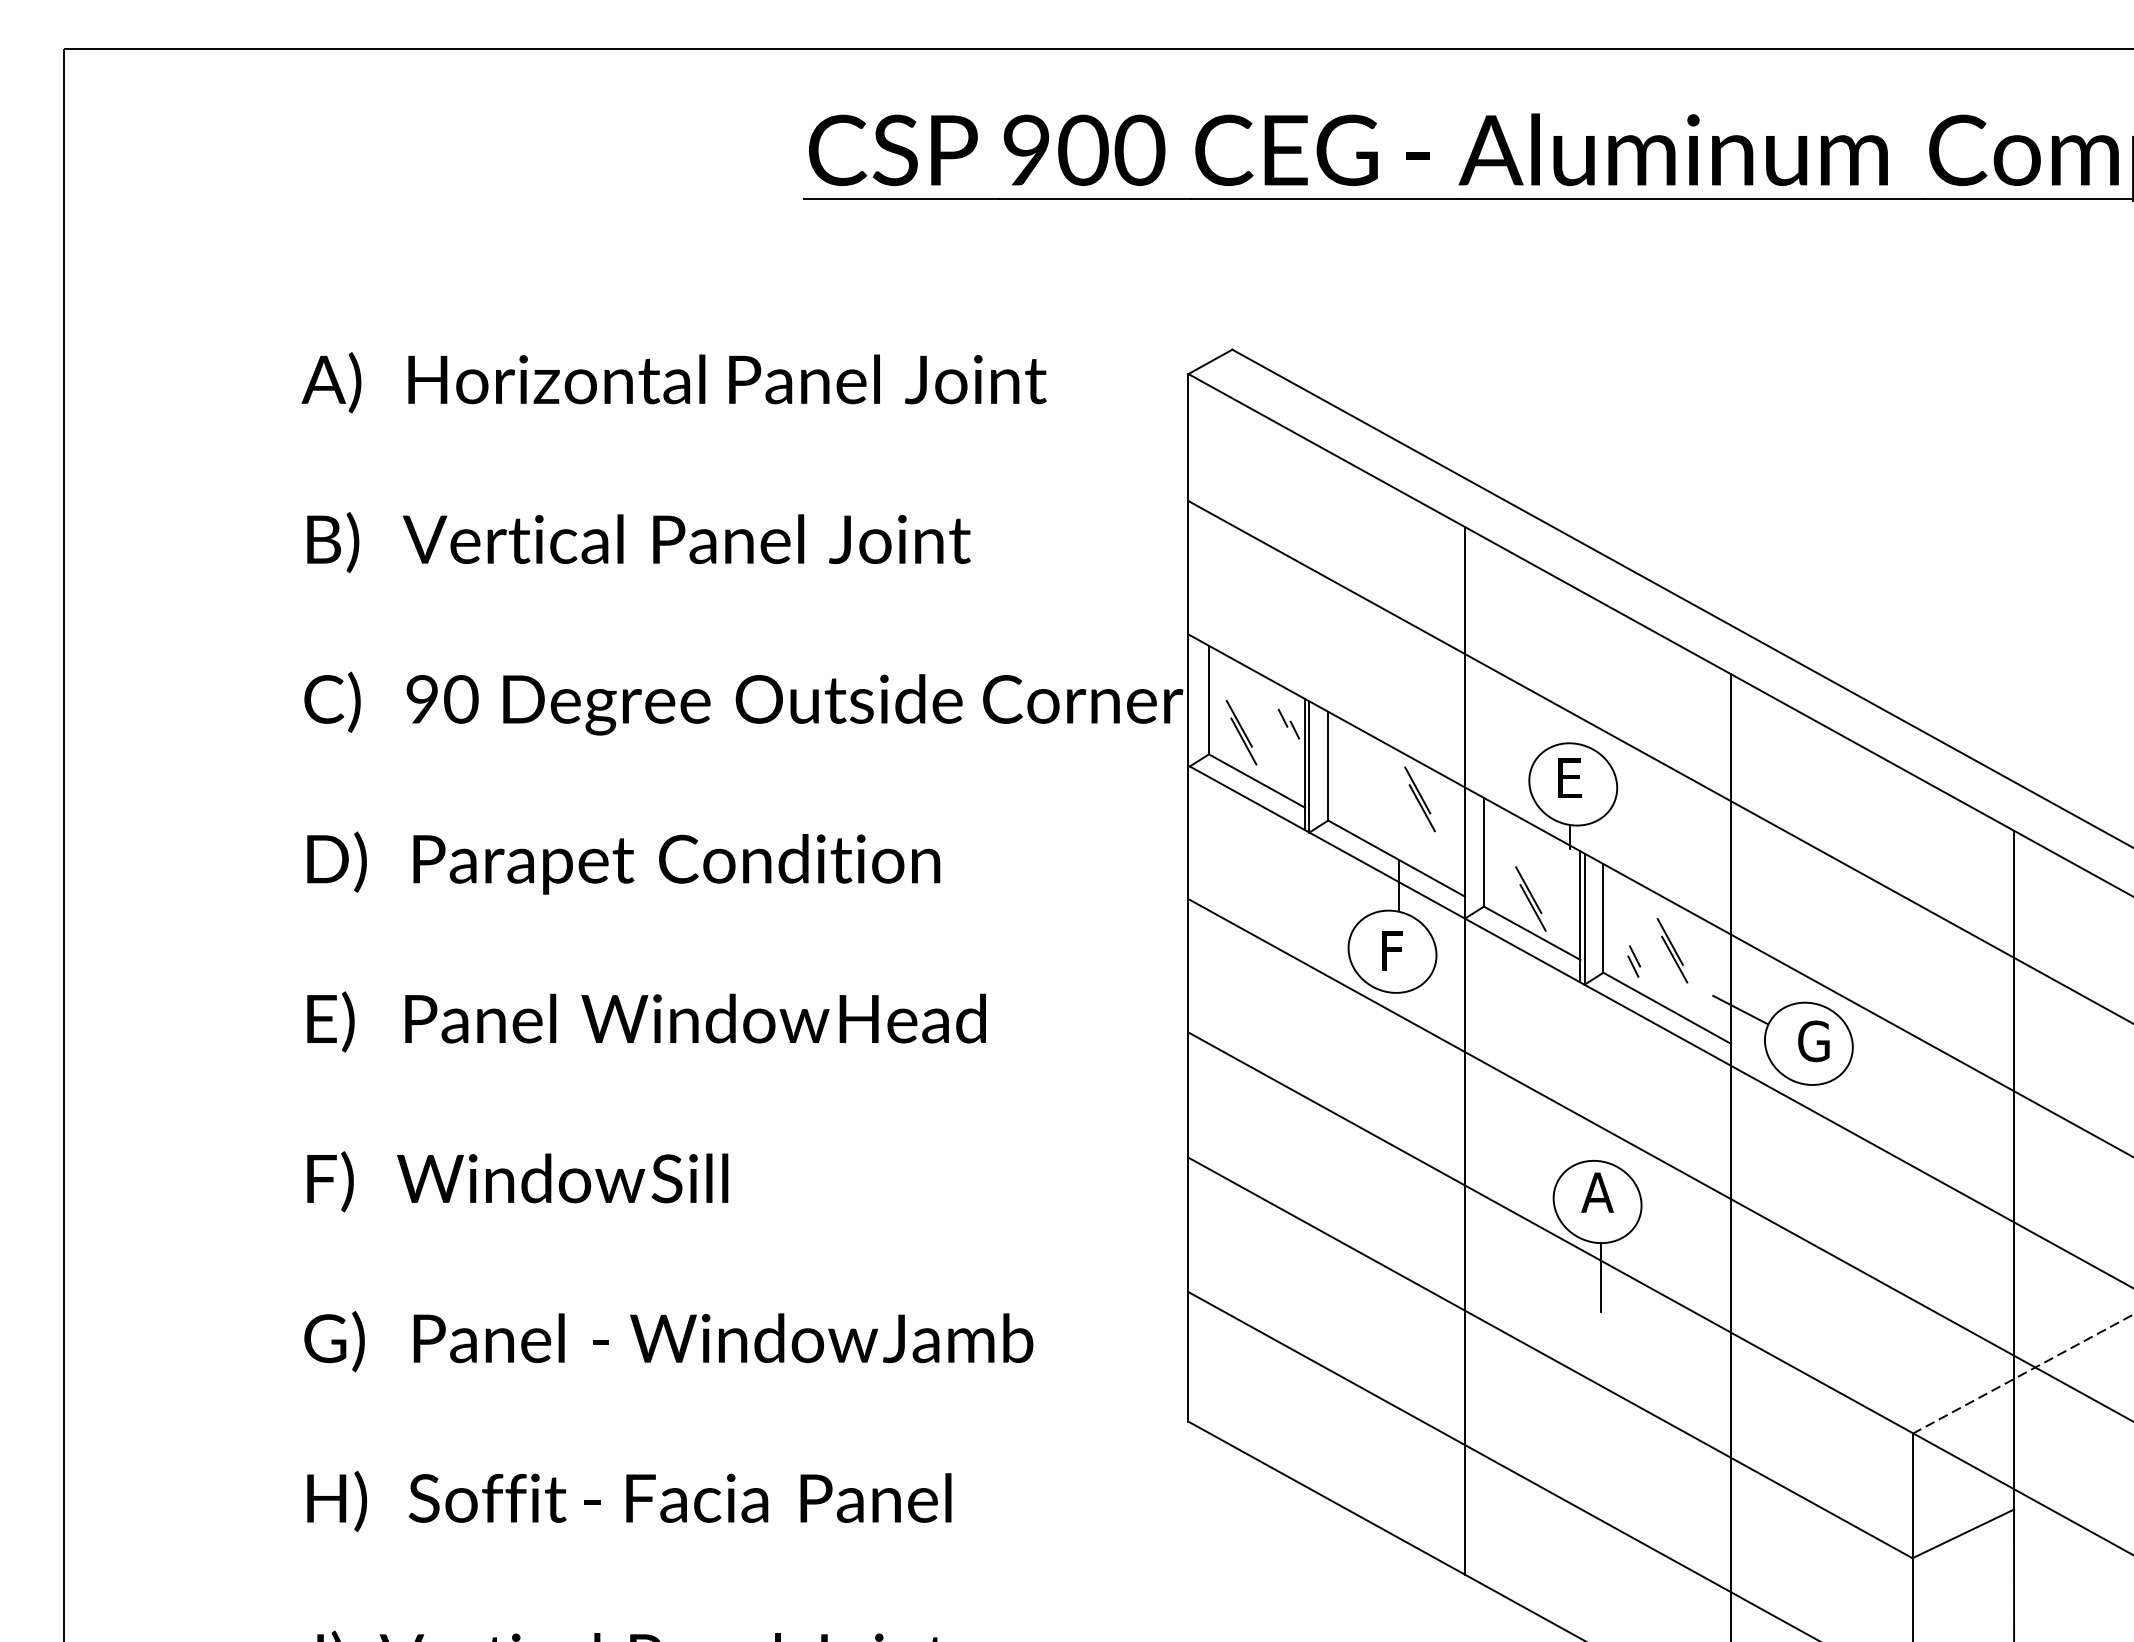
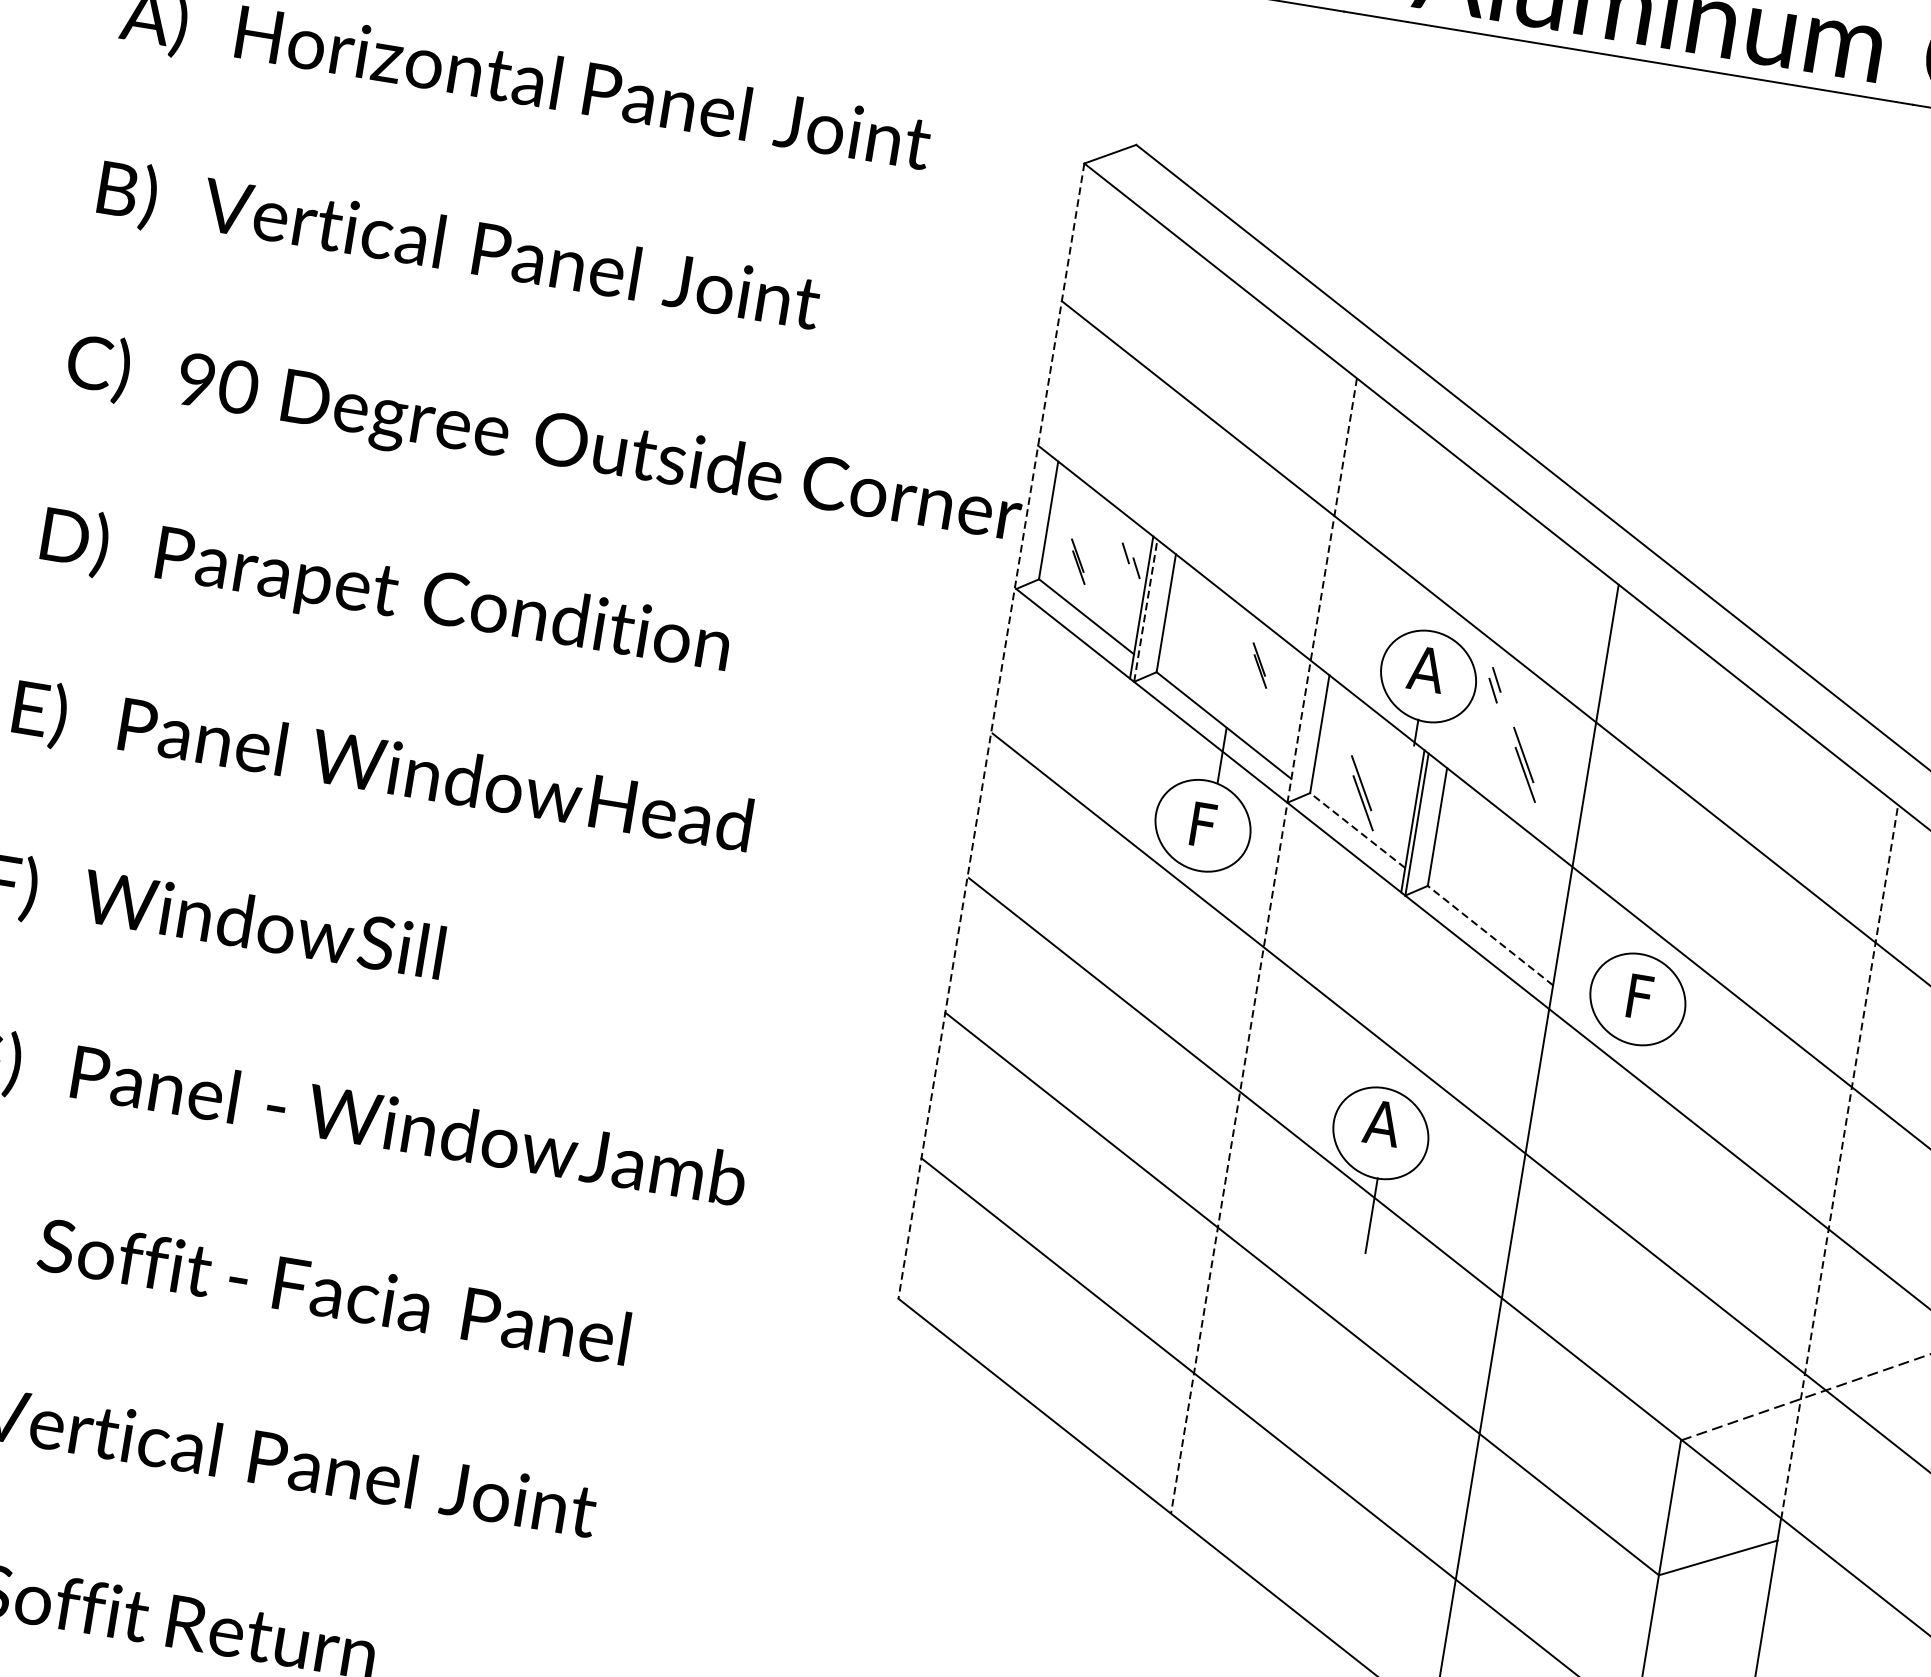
part: (1241, 732) -> (1078, 561), size x0.6
line: (1309, 766) -> (1145, 610), solid -> dashed
text: (1570, 778) -> (1426, 669), E -> A
part: (1419, 799) -> (1259, 665), size x0.6
line: (1188, 897) -> (991, 730), solid -> dashed
line: (1531, 933) -> (1356, 830), solid -> dashed
part: (1672, 950) -> (1524, 764), moved
part: (1634, 961) -> (1495, 685), moved
line: (1667, 1008) -> (1490, 936), solid -> dashed
line: (1740, 1009) -> (1569, 950), removed
text: (1813, 1041) -> (1643, 997), G -> F
line: (1465, 1050) -> (1264, 945), solid -> dashed
line: (2014, 1159) -> (1840, 1161), solid -> dashed

